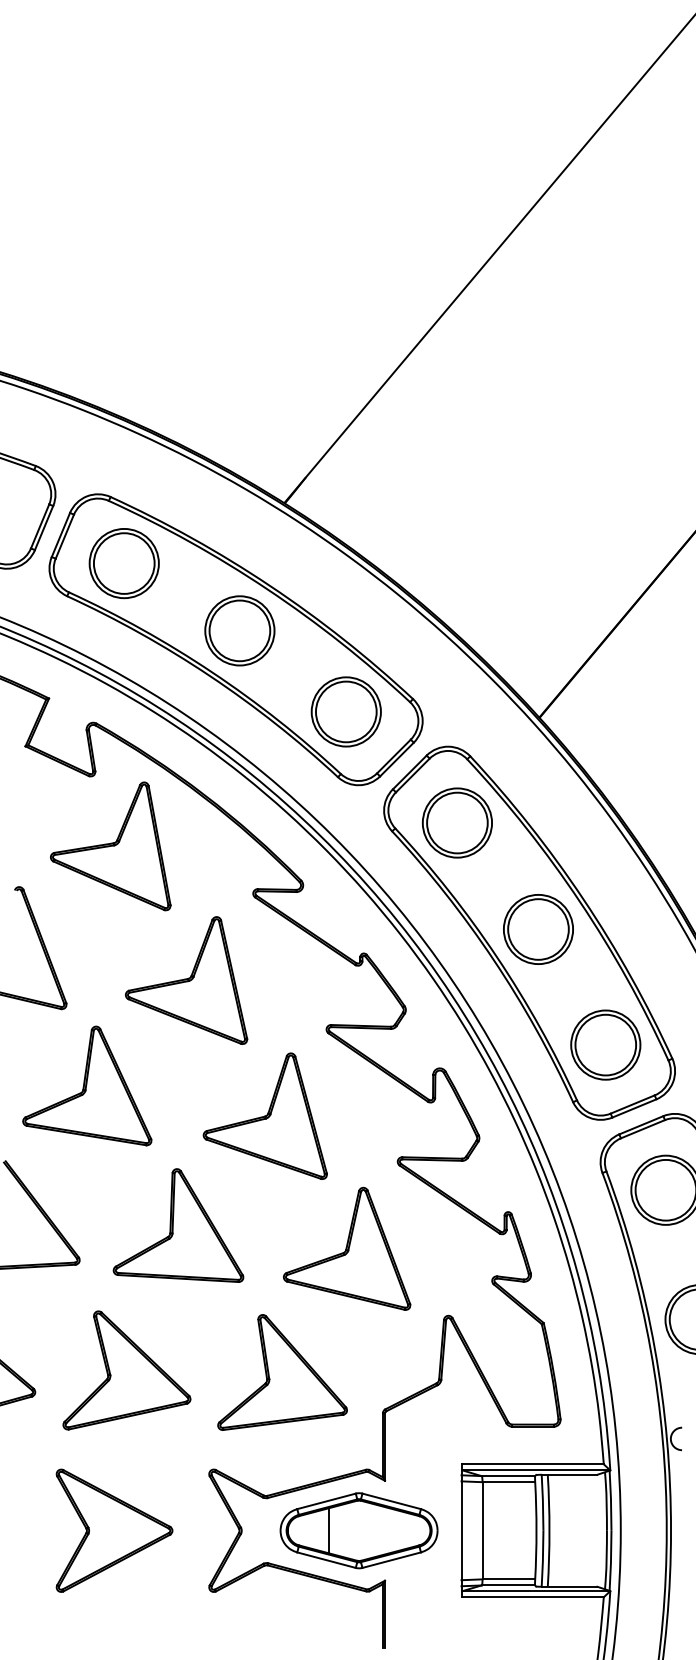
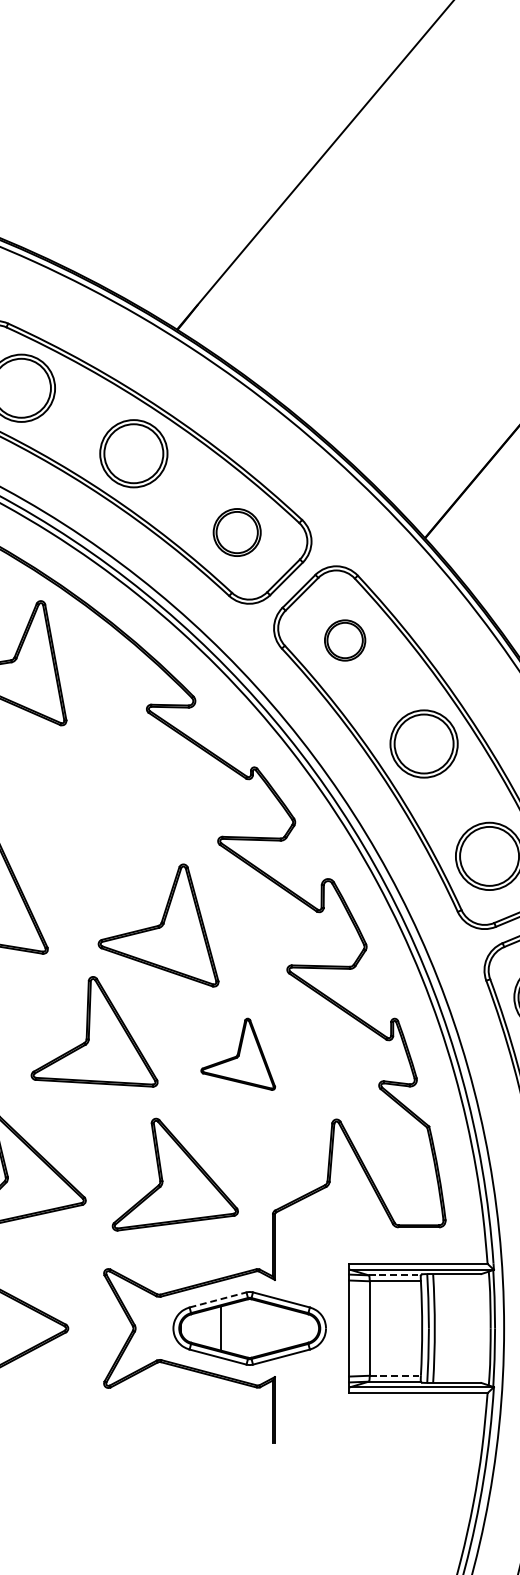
part: (345, 711) -> (236, 532), size x0.7
part: (456, 822) -> (344, 640), size x0.6
part: (186, 980) -> (81, 793), removed
part: (178, 1225) -> (94, 1031), moved
part: (347, 1248) -> (238, 1054), size x0.6
line: (508, 1476) -> (394, 1275), solid -> dashed
line: (327, 1501) -> (219, 1300), solid -> dashed
line: (509, 1579) -> (395, 1375), solid -> dashed

